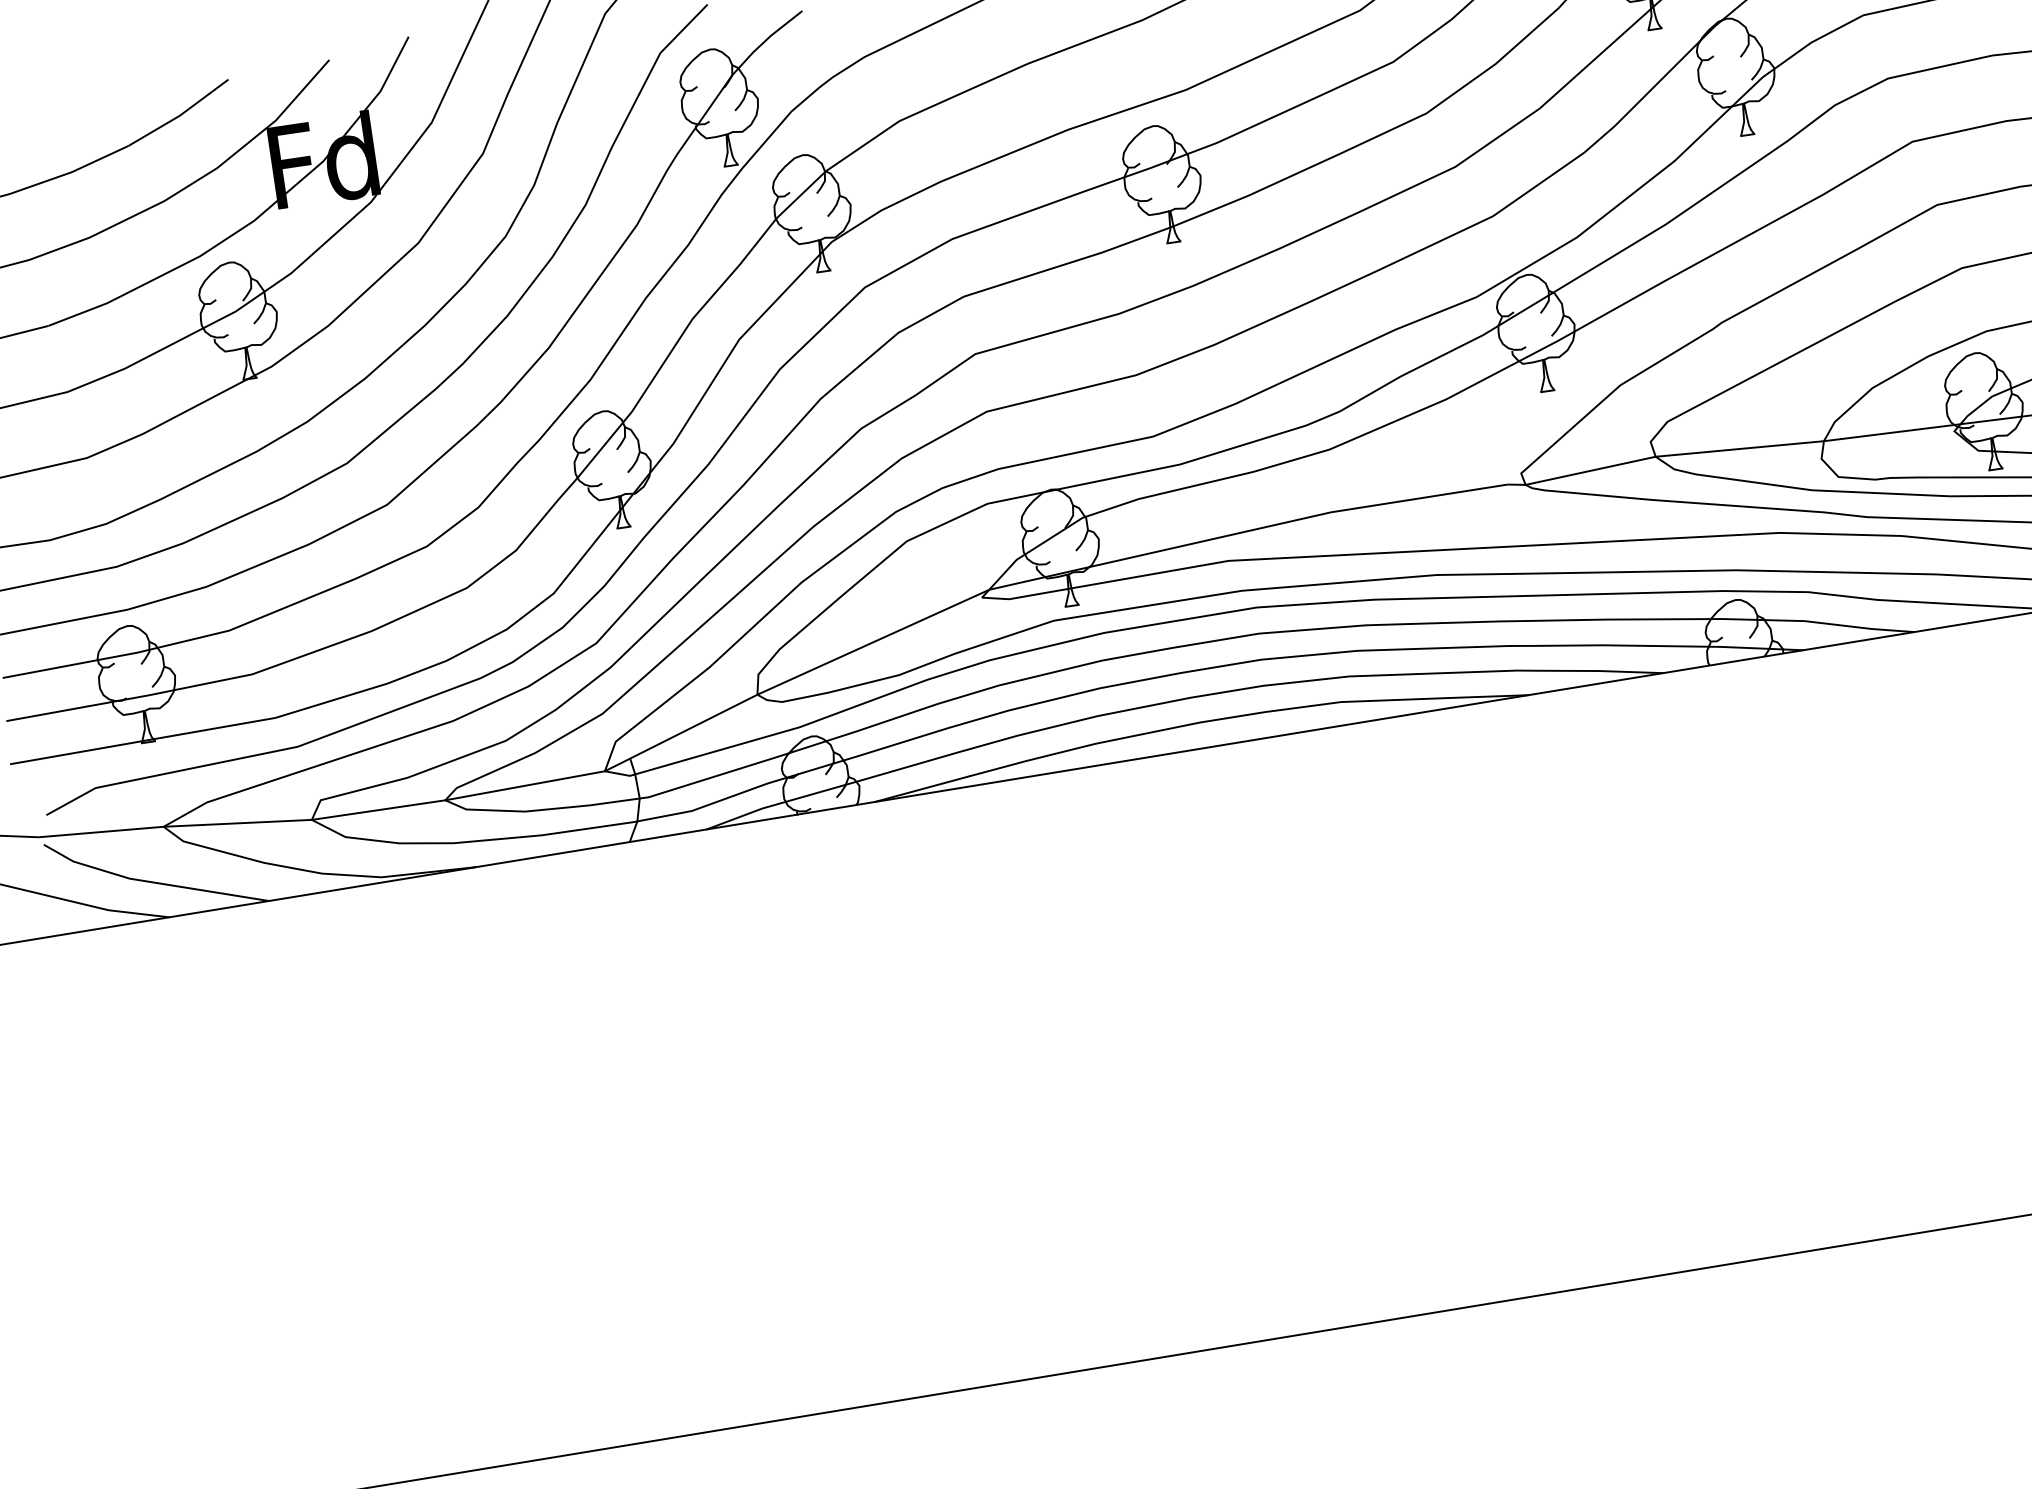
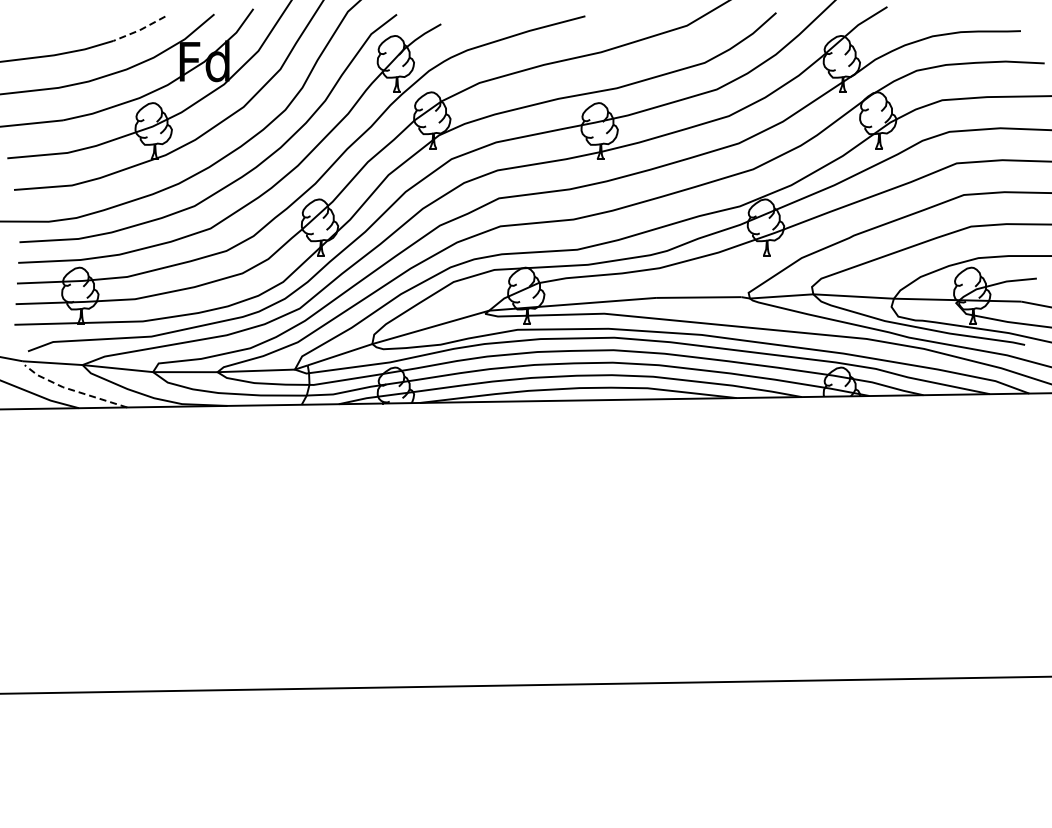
line: (179, 116) -> (139, 30), solid -> dashed
line: (150, 882) -> (72, 390), solid -> dashed

